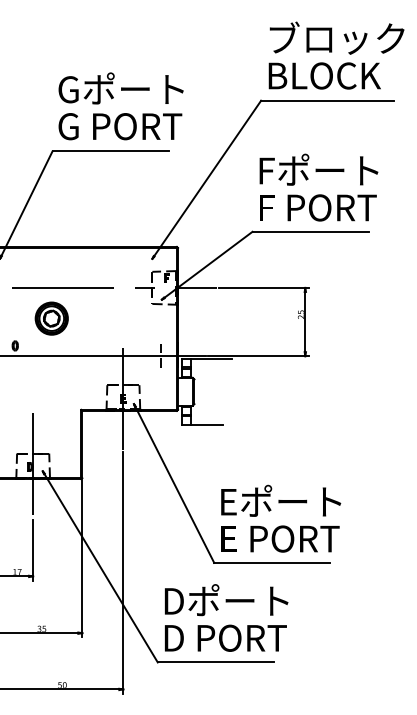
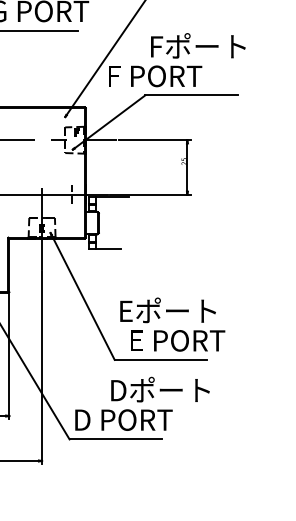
text: (318, 207) -> (155, 76), moved
text: (280, 538) -> (178, 340), moved
text: (226, 600) -> (160, 389), moved

